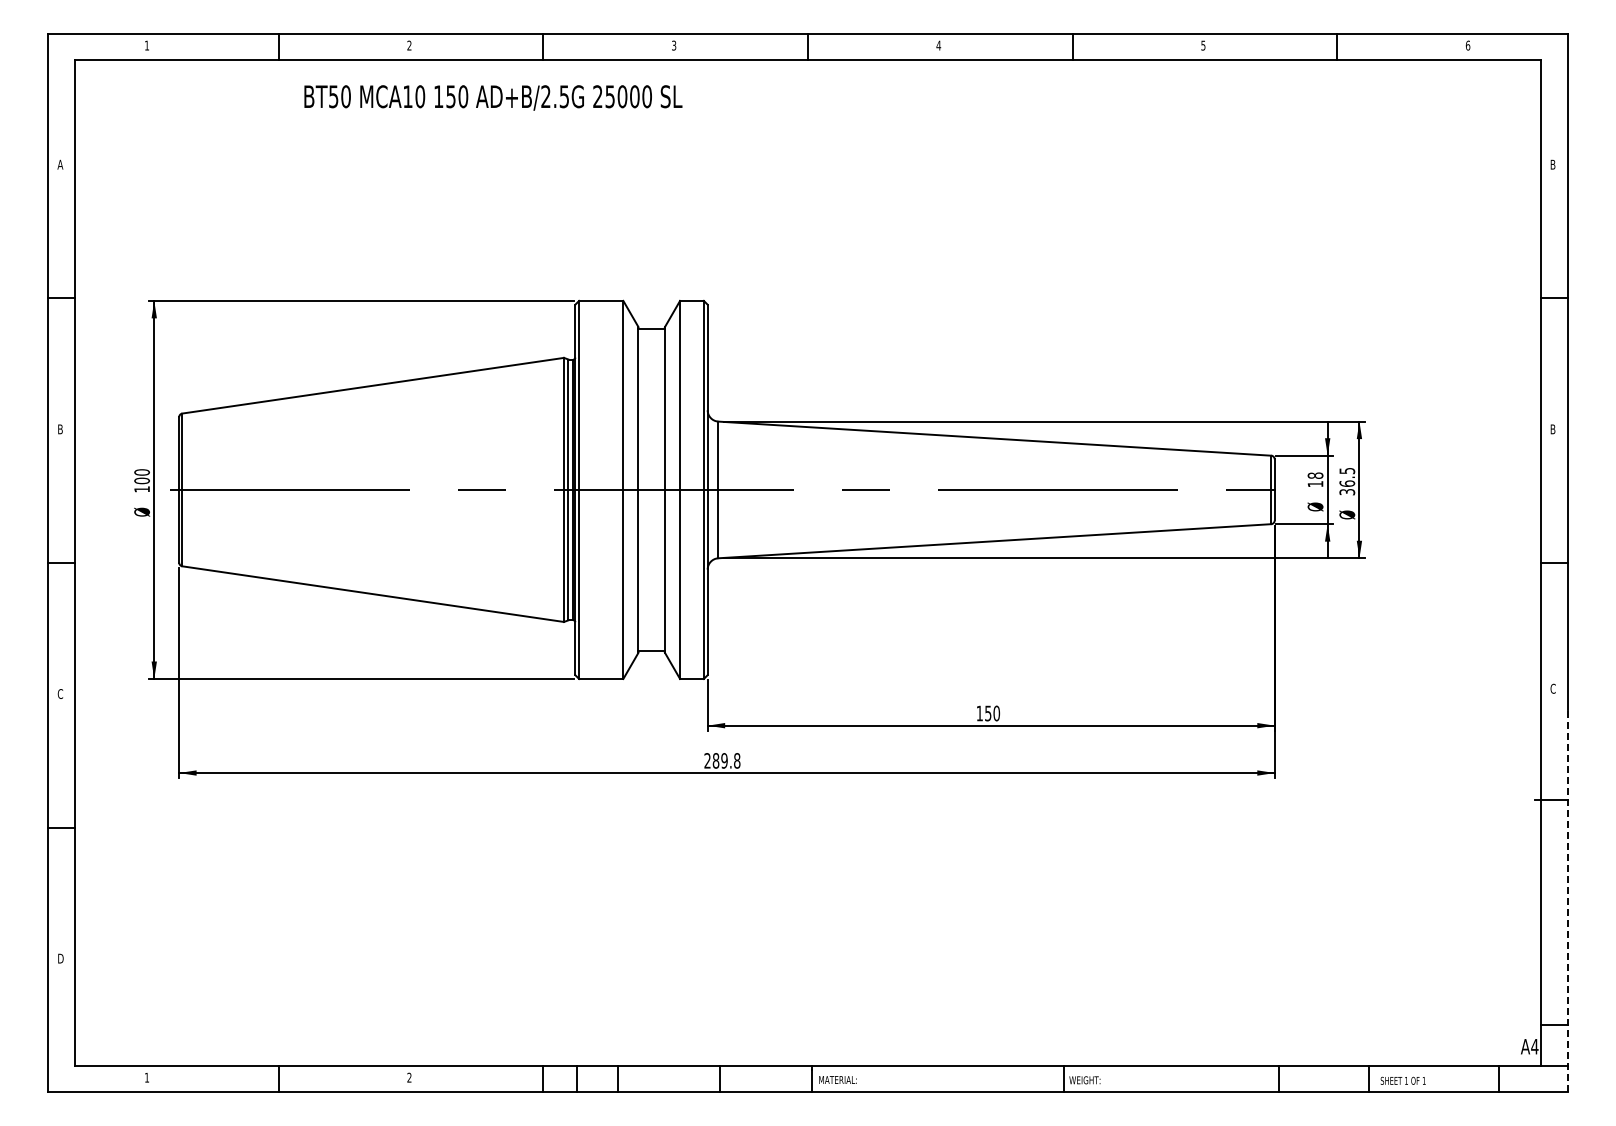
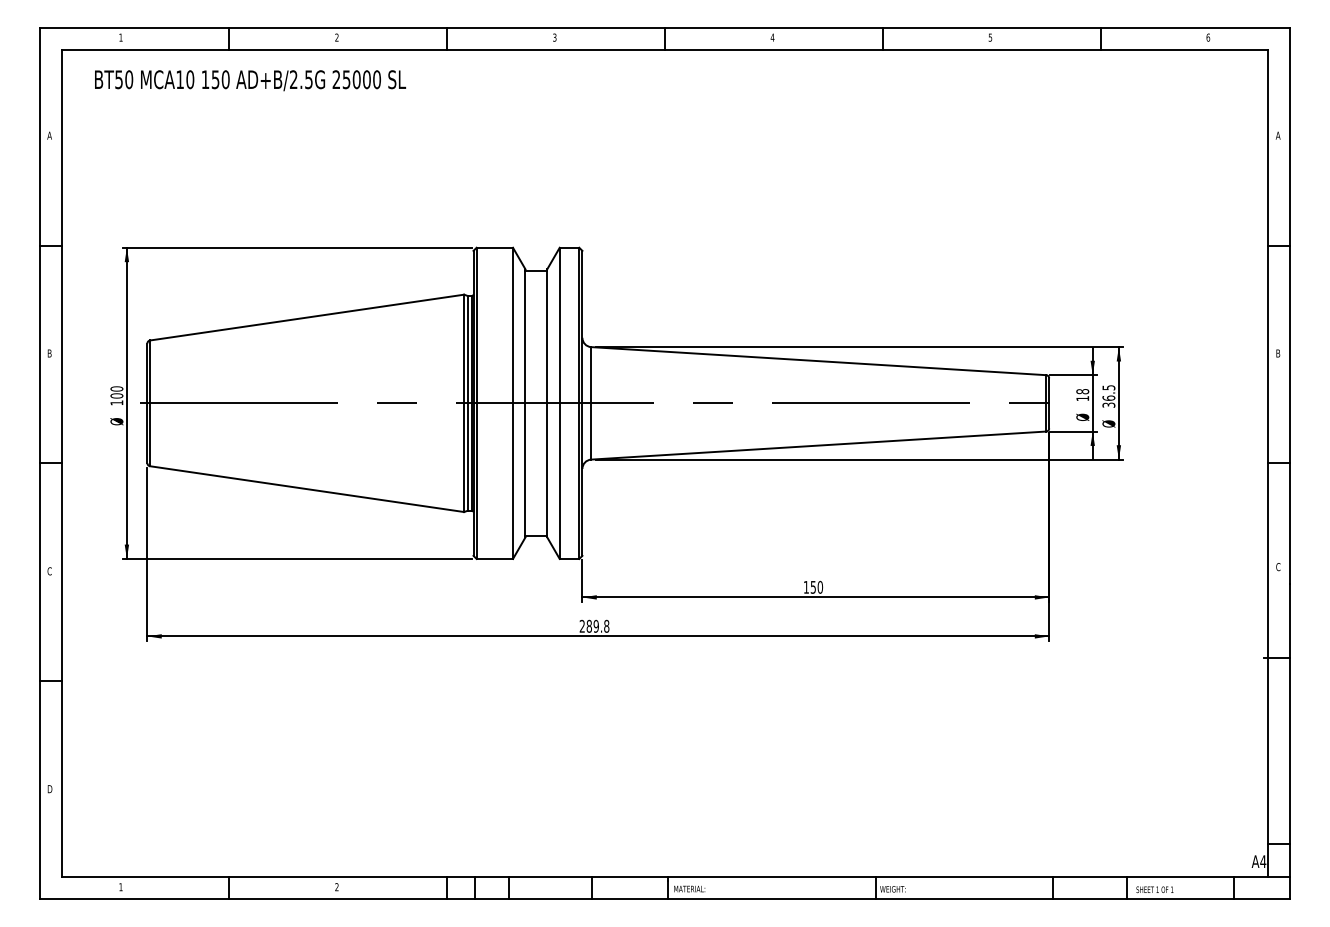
text: (493, 97) -> (250, 80), moved
text: (1552, 164) -> (1277, 135), B -> A
line: (1567, 900) -> (1290, 741), dashed -> solid

